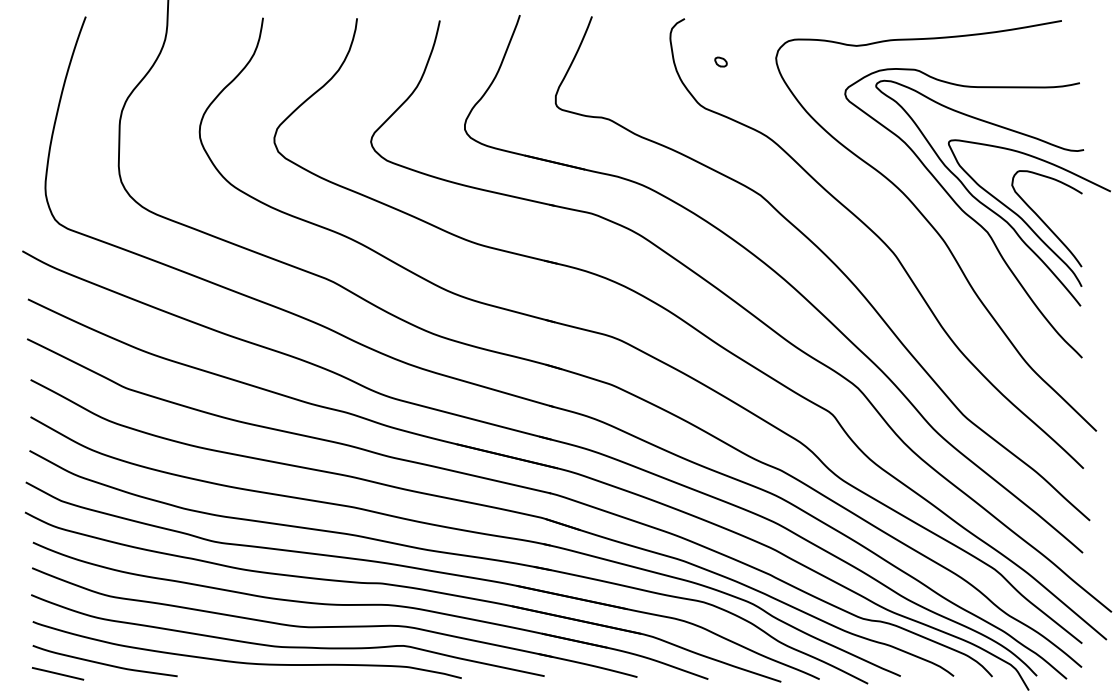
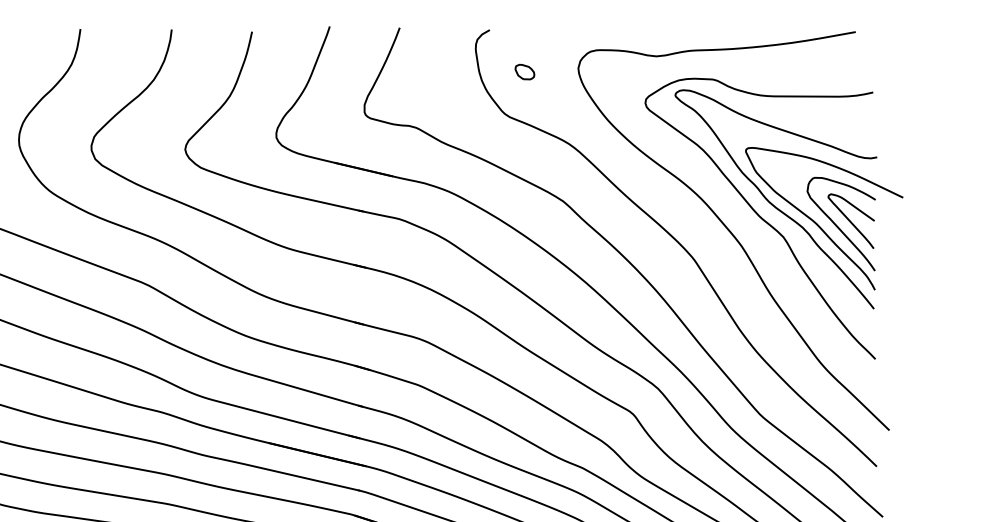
part: (720, 61) -> (524, 71), size x1.67
curve: (1056, 215) -> (850, 220), added

